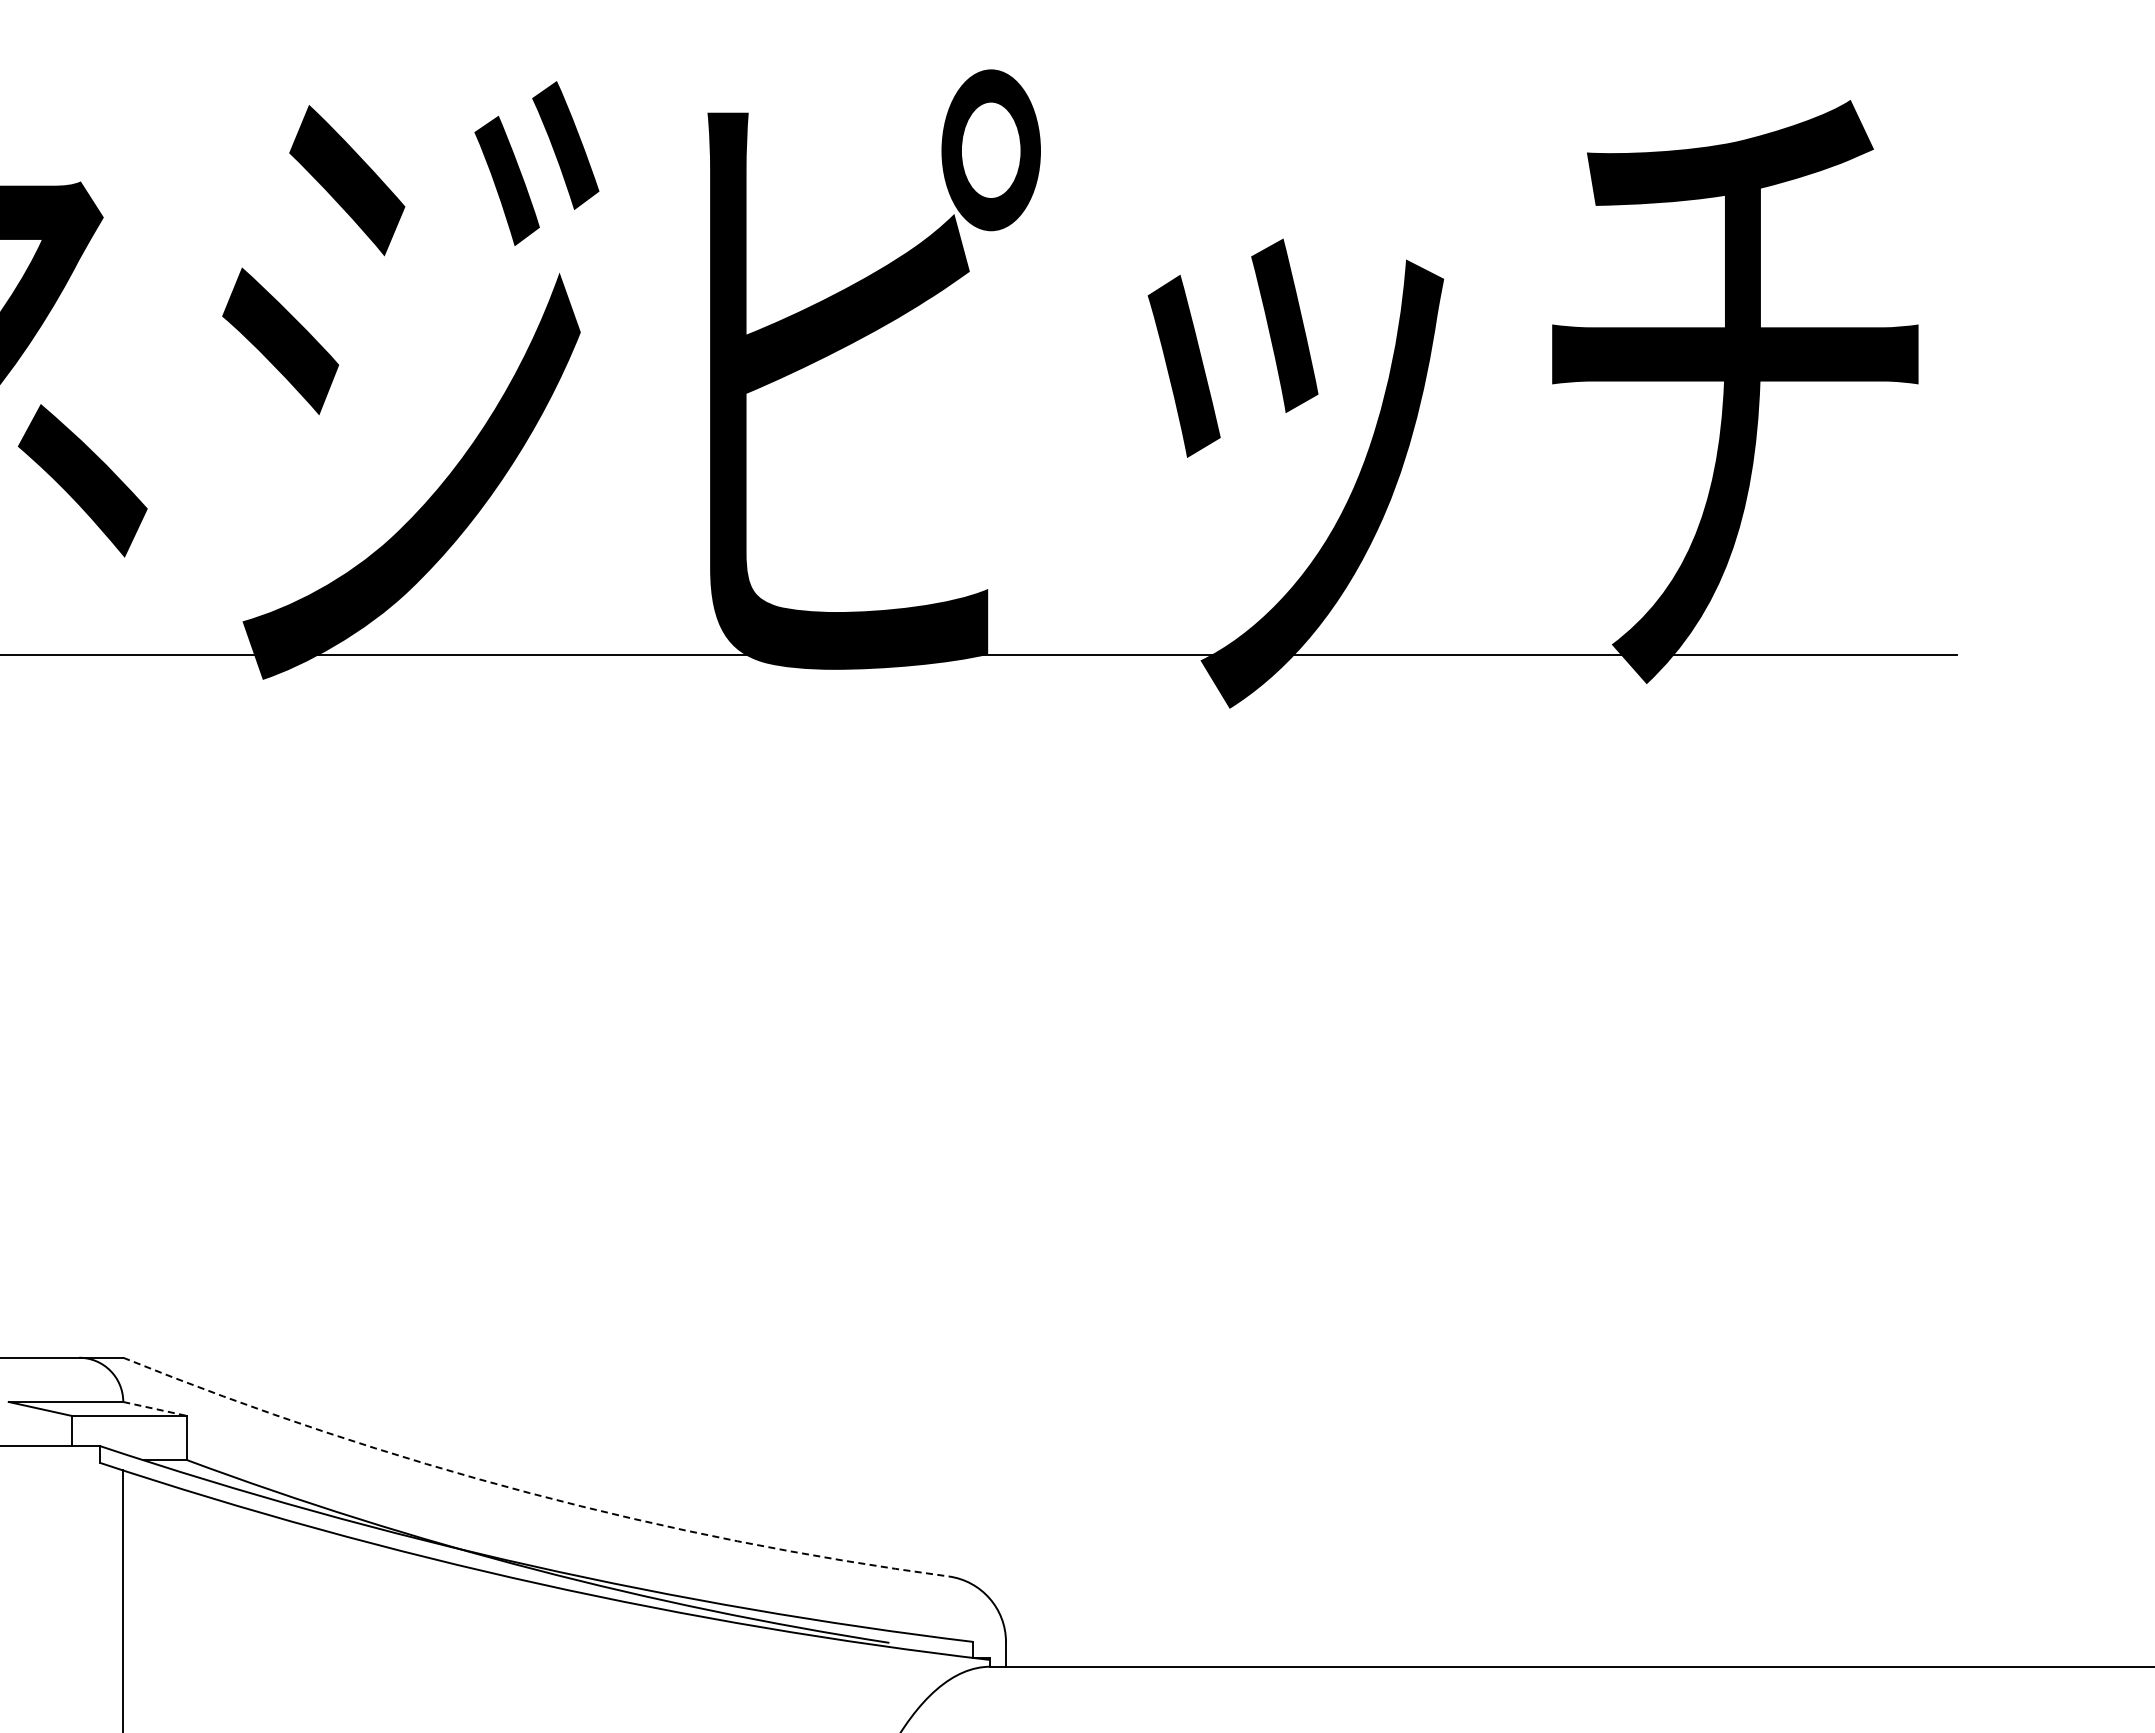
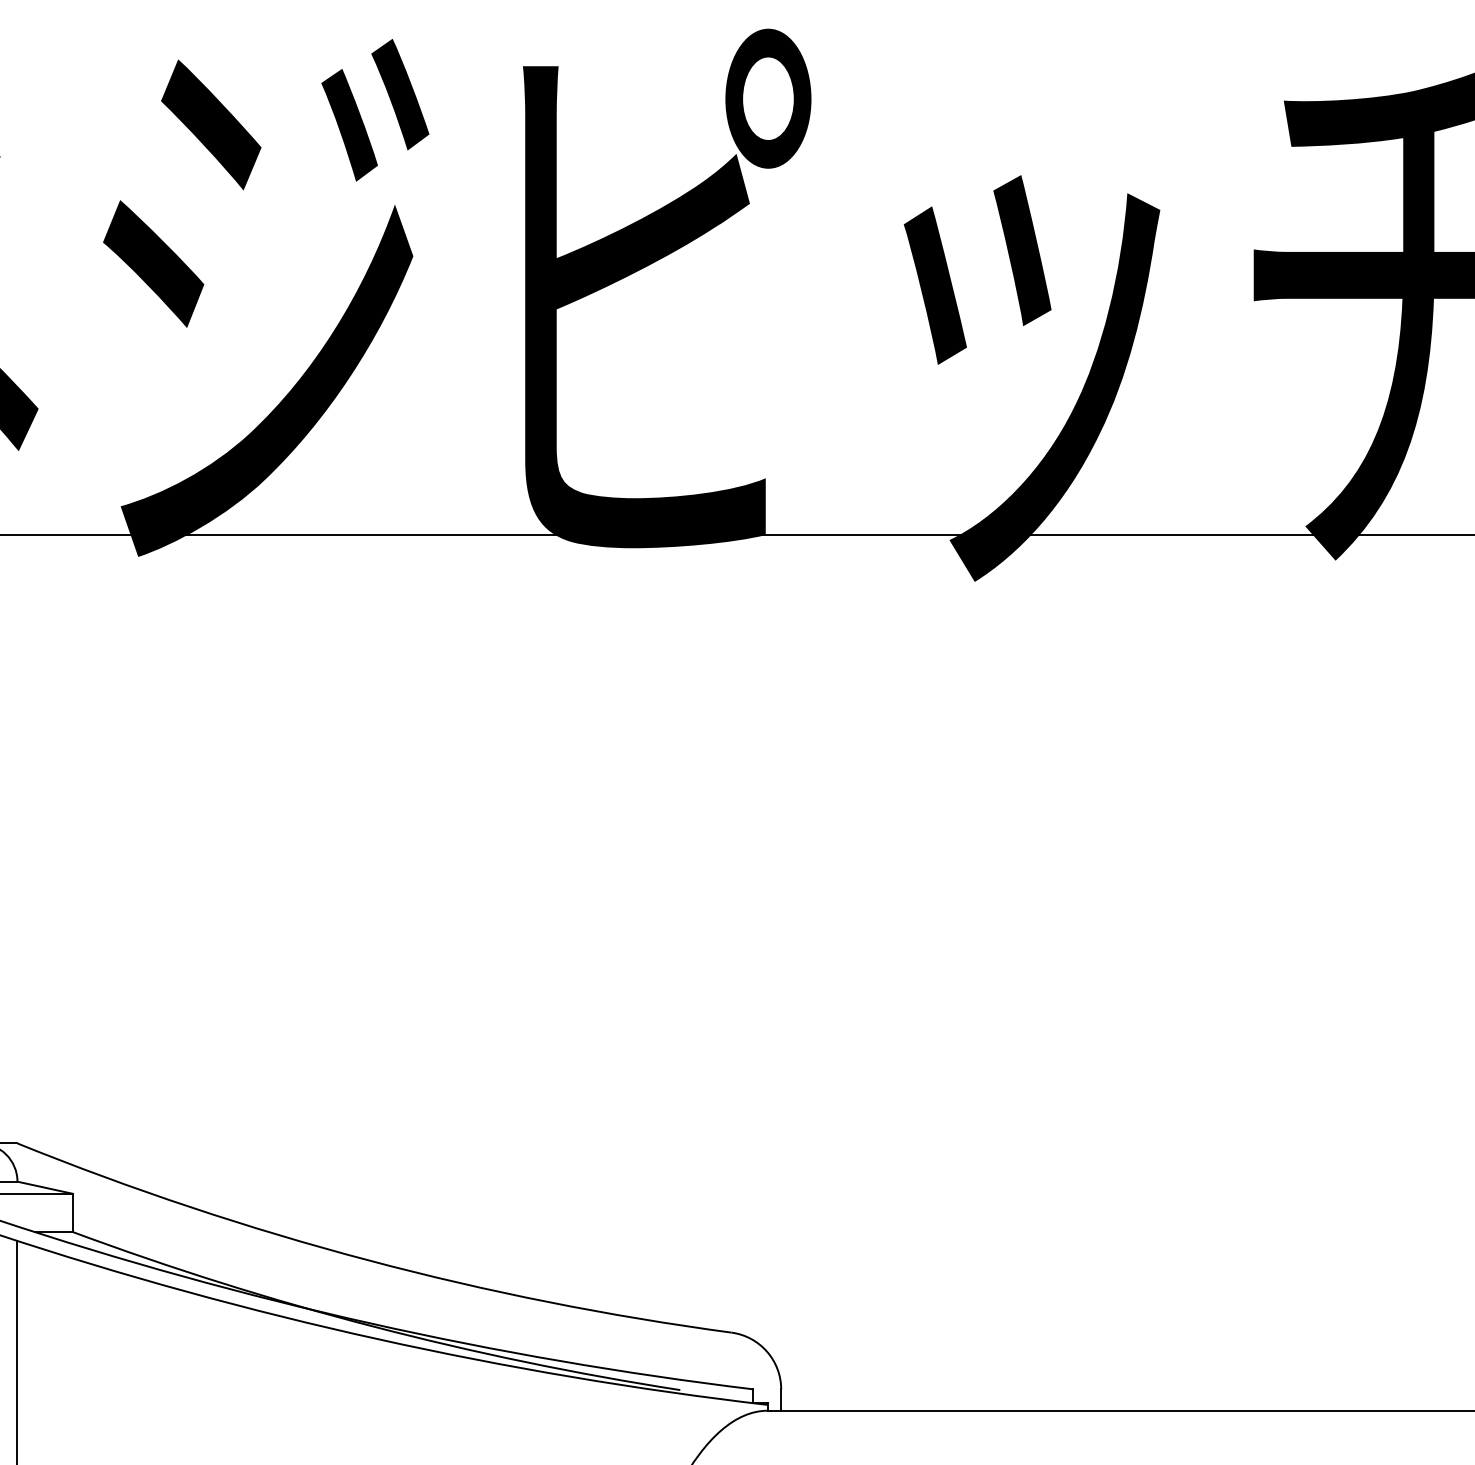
line: (155, 1409) -> (45, 1188), dashed -> solid
arc: (529, 1492) -> (368, 1260), dashed -> solid

